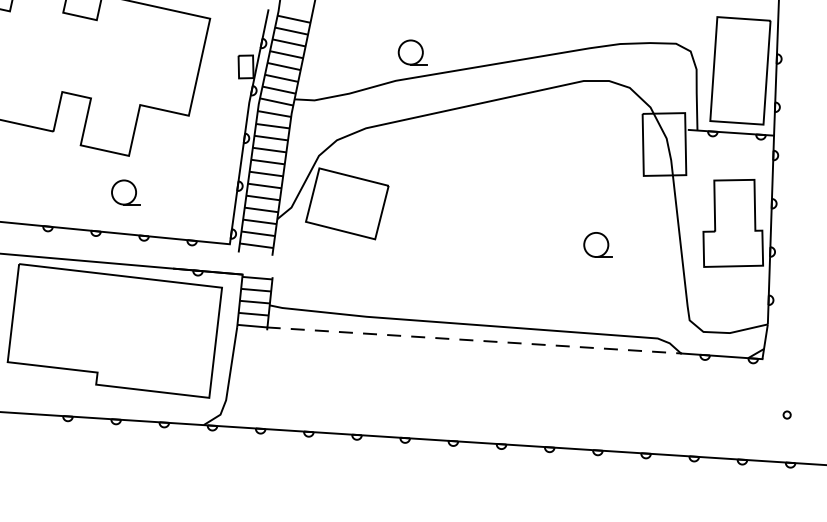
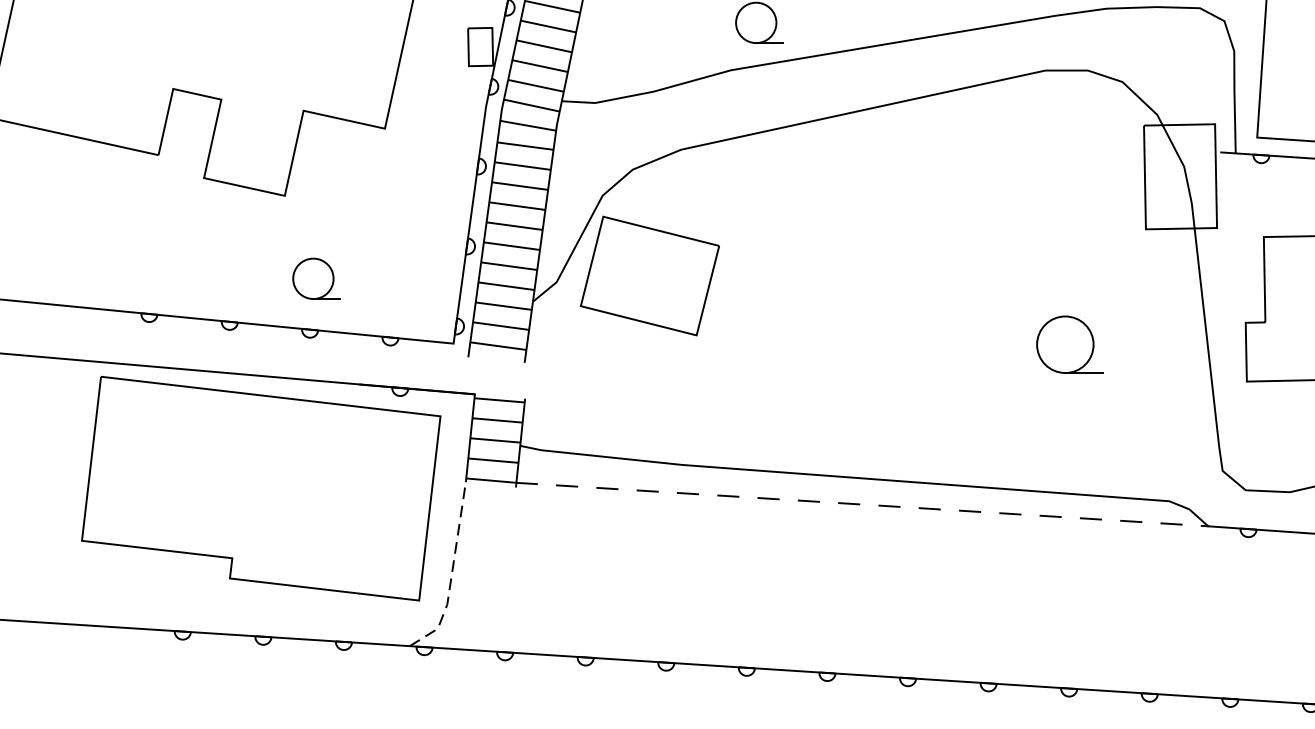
part: (125, 192) -> (315, 278), moved
part: (597, 244) -> (1068, 344), size x1.4
line: (228, 381) -> (451, 573), solid -> dashed

